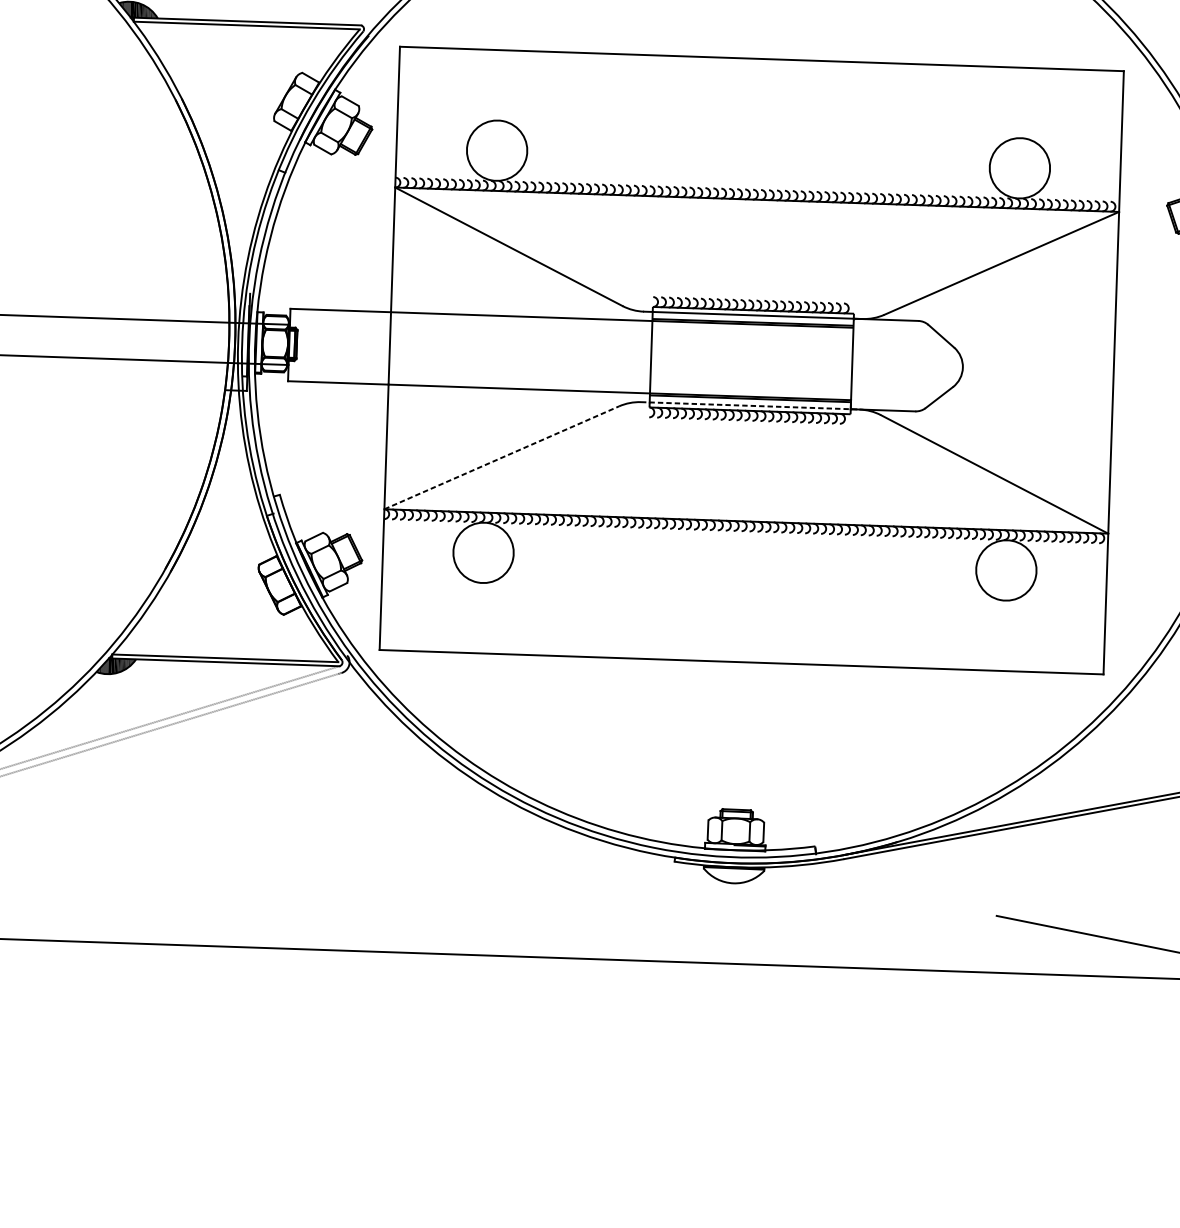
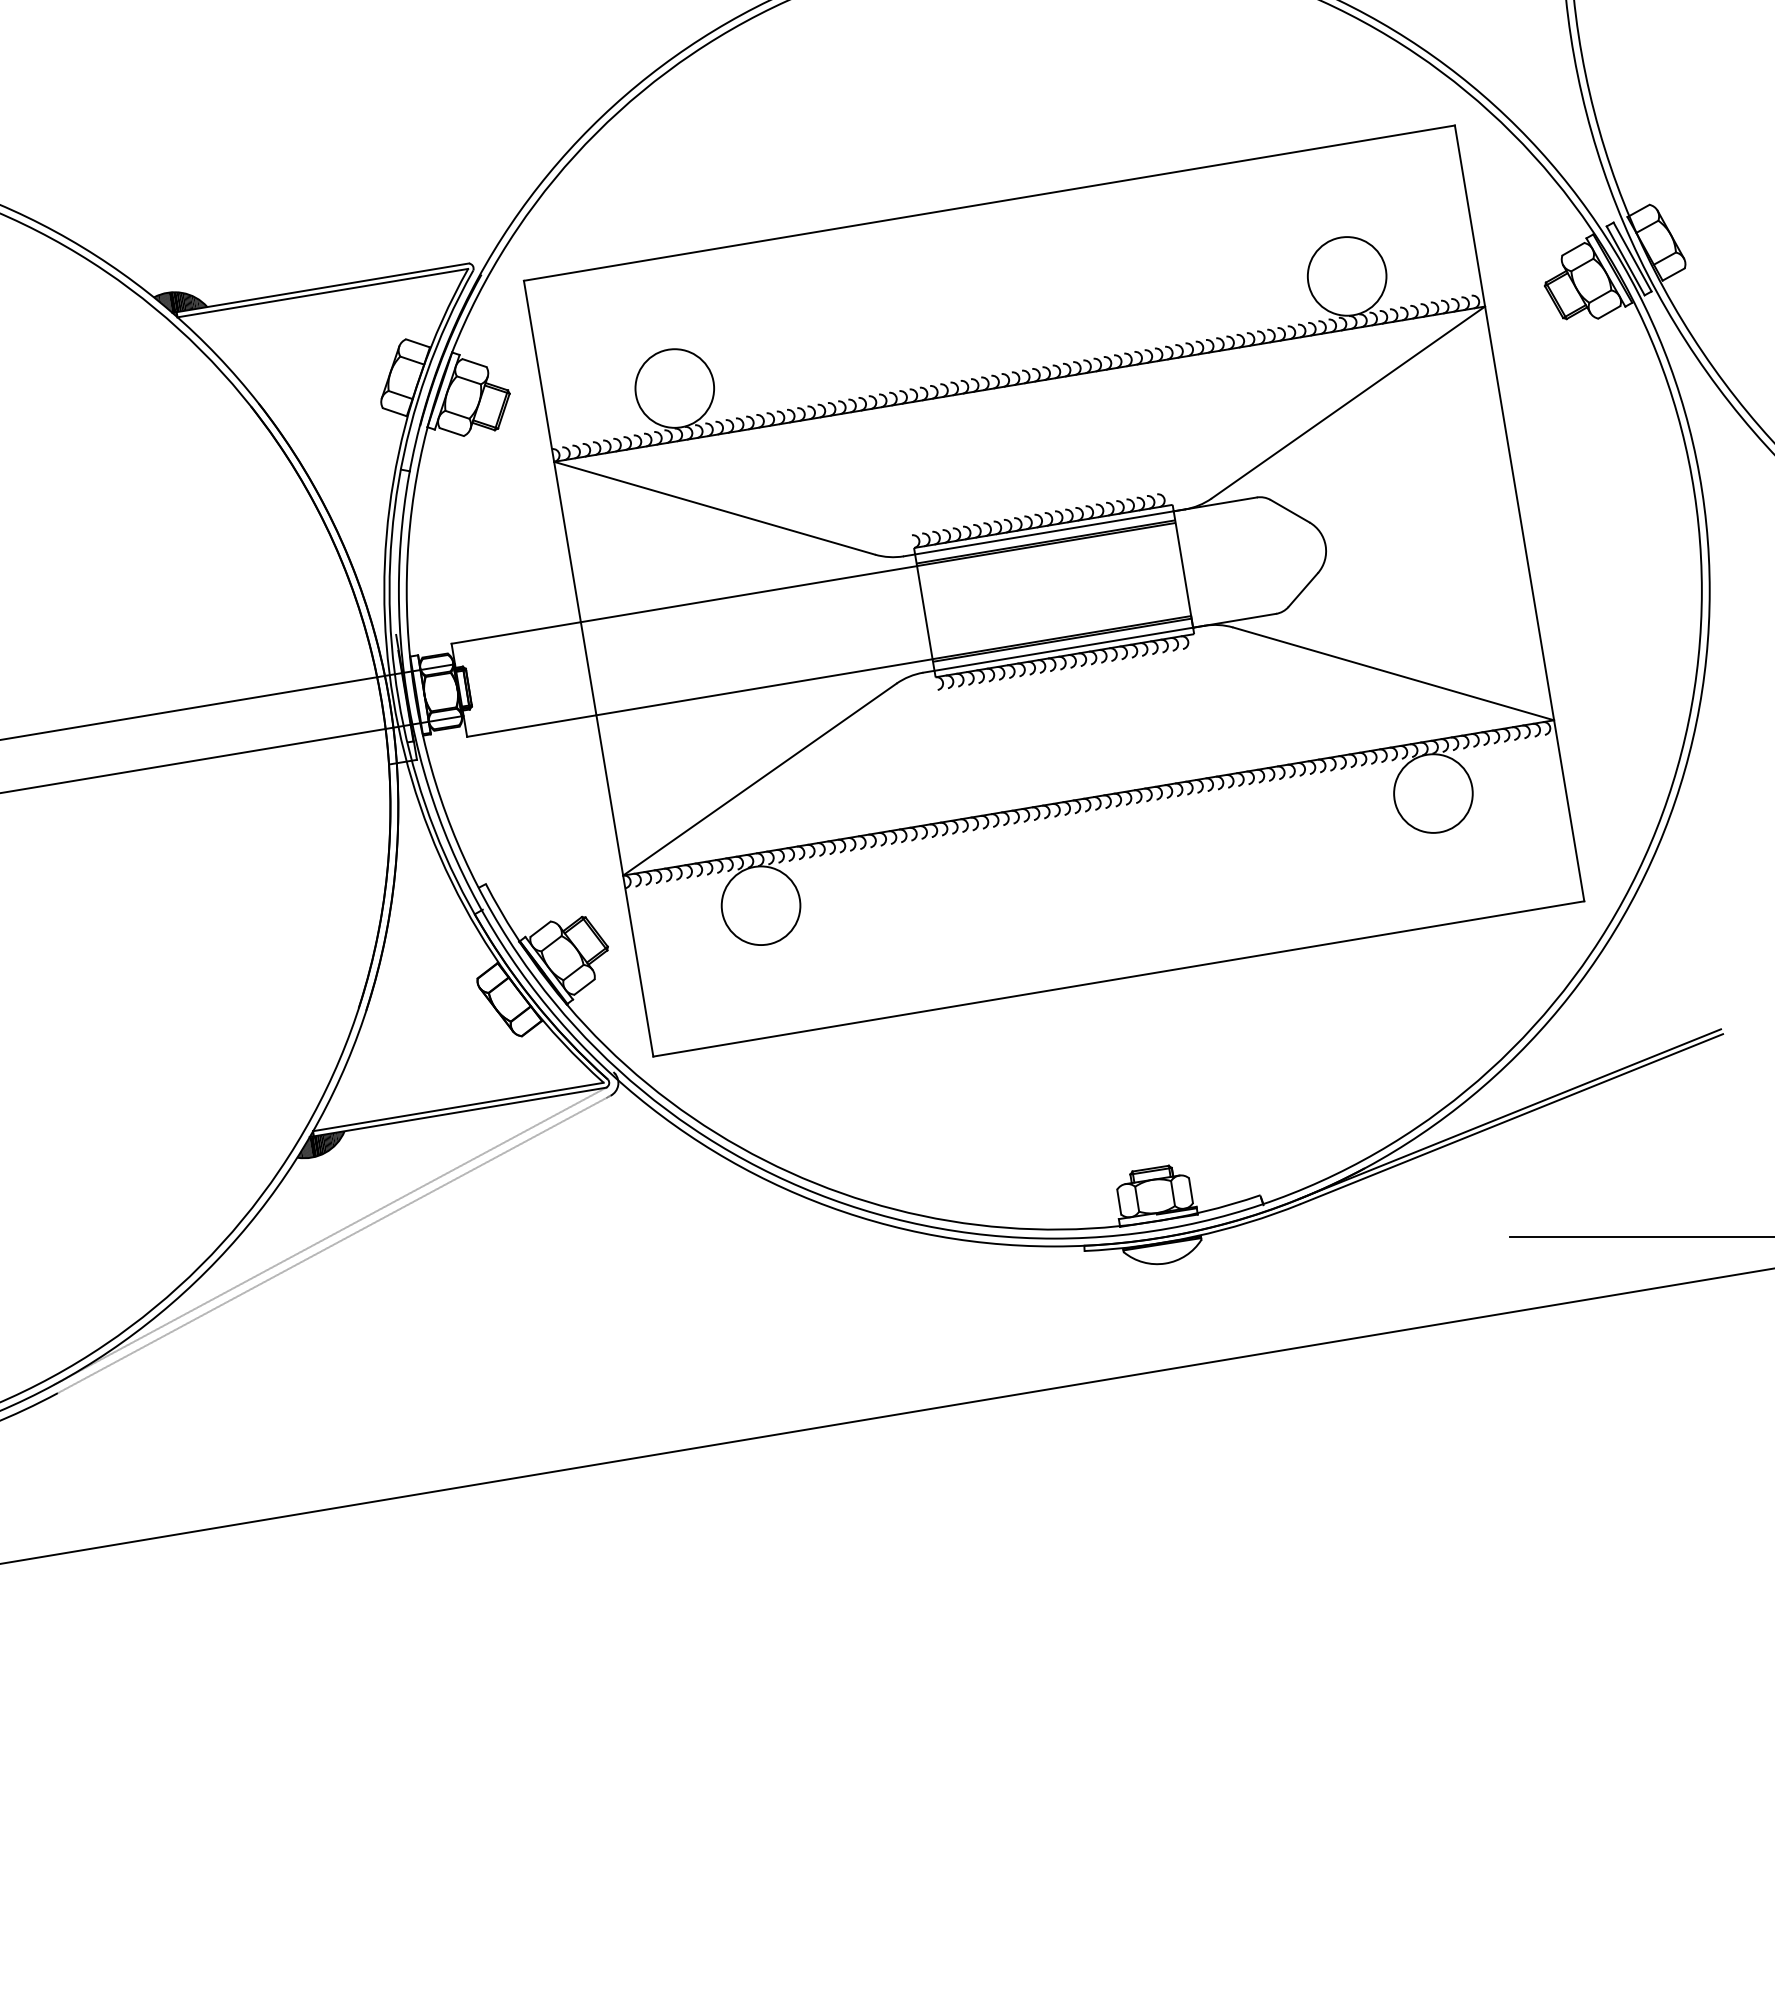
line: (750, 406) -> (1064, 649), dashed -> solid
line: (501, 457) -> (759, 779), dashed -> solid

